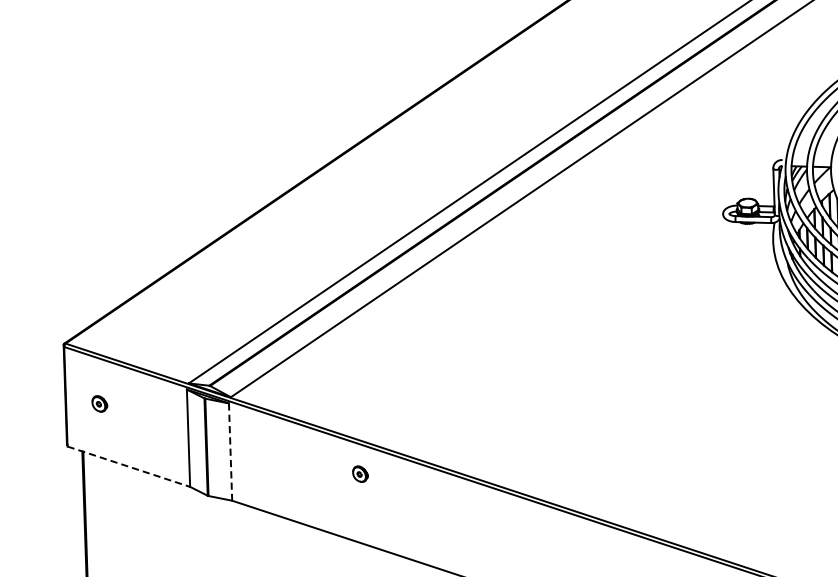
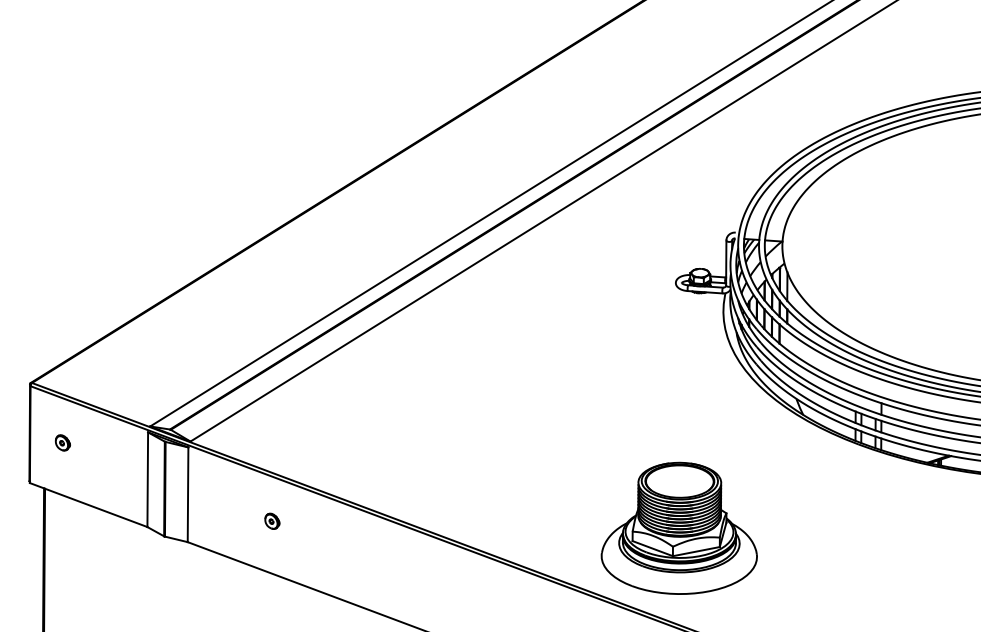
line: (231, 452) -> (188, 495), dashed -> solid
part: (735, 465) -> (678, 527), added
line: (128, 467) -> (88, 505), dashed -> solid
part: (360, 473) -> (272, 520), moved

